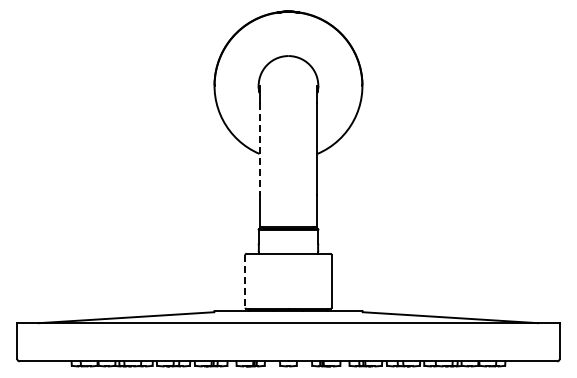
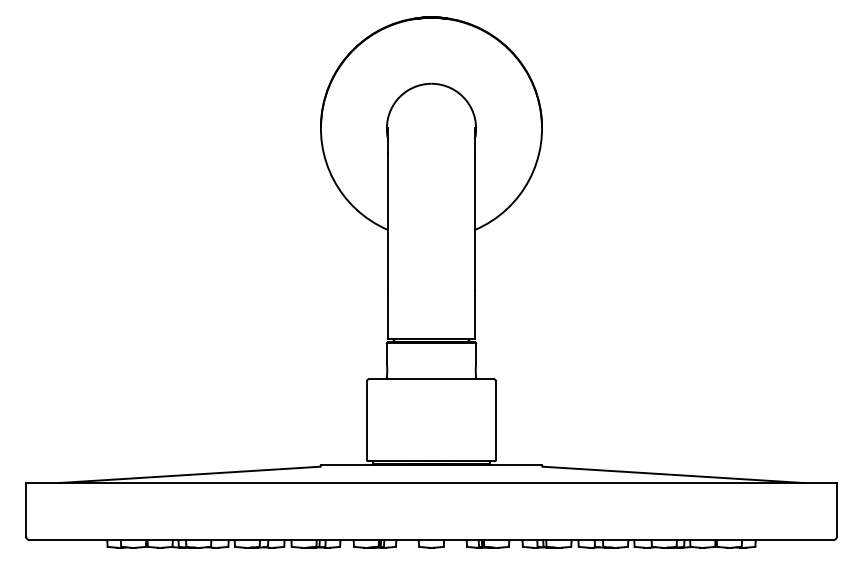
line: (259, 148) -> (388, 221), dashed -> solid
line: (245, 281) -> (367, 420), dashed -> solid

